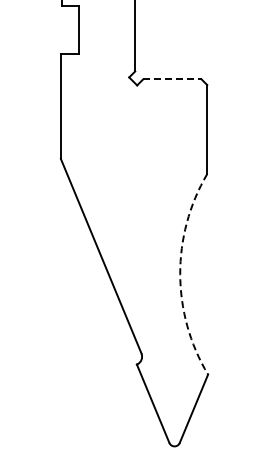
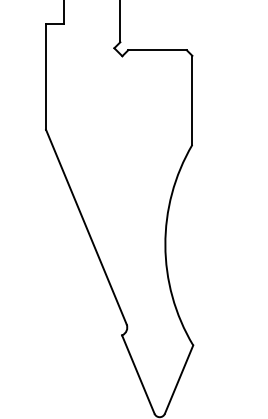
line: (172, 79) -> (157, 50), dashed -> solid
arc: (180, 274) -> (165, 245), dashed -> solid

